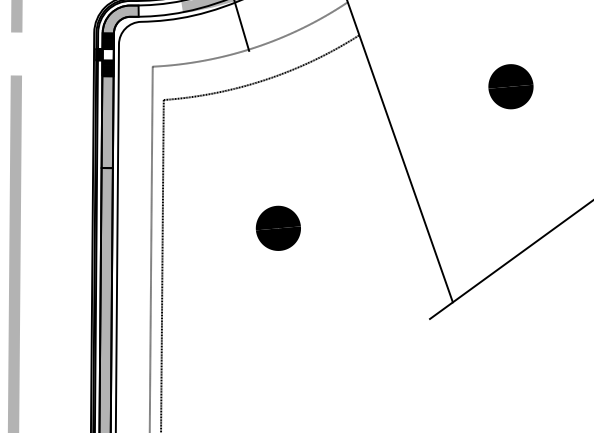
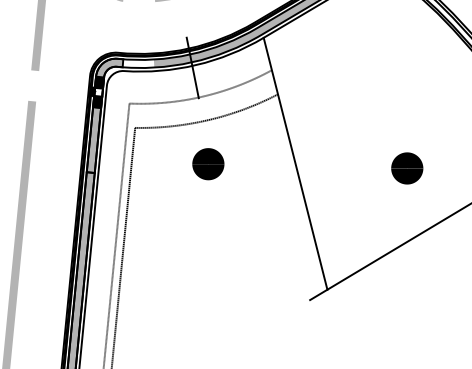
part: (511, 86) -> (407, 168), moved
part: (278, 228) -> (208, 164), moved

